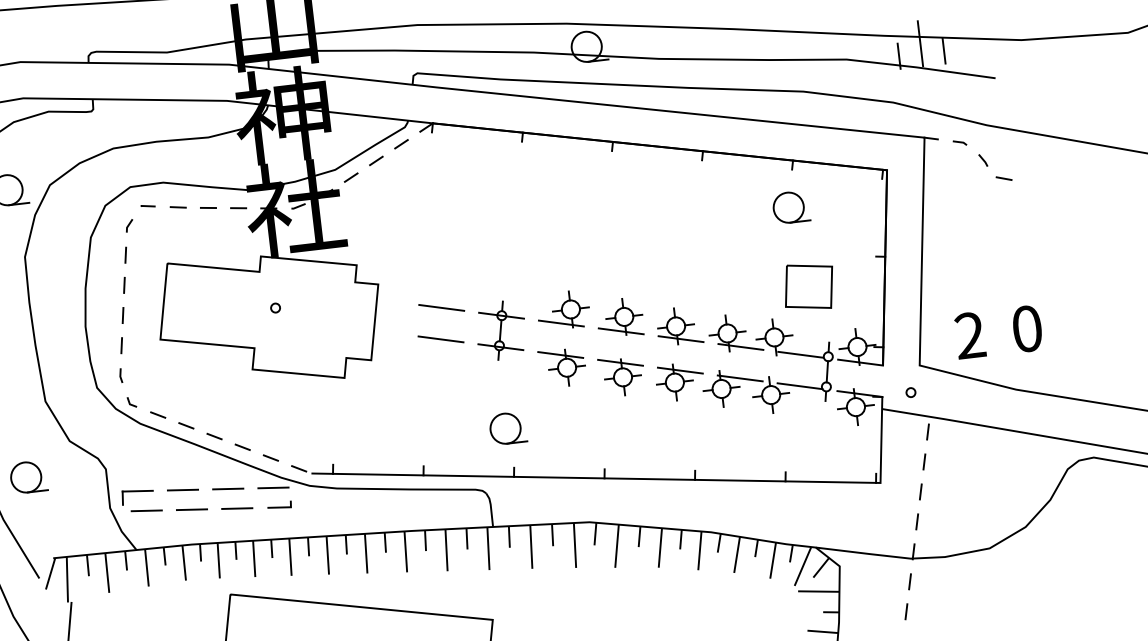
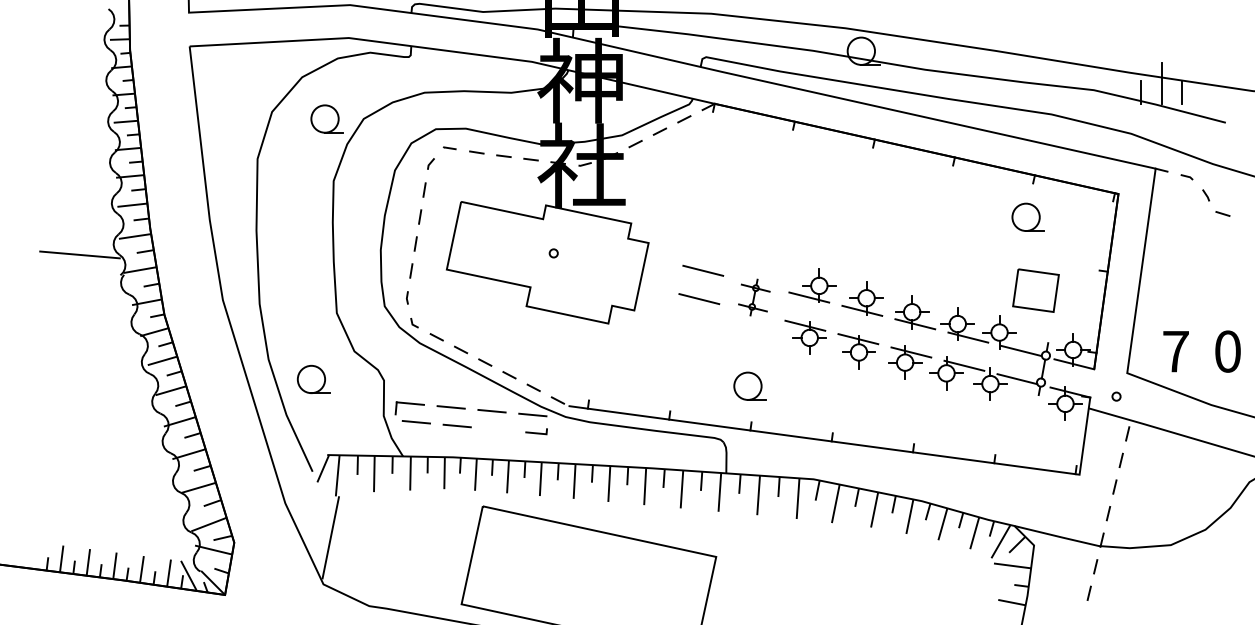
part: (501, 330) -> (754, 297), size x0.7
text: (969, 335) -> (1175, 351), 2 -> 7
line: (236, 508) -> (497, 429), removed

